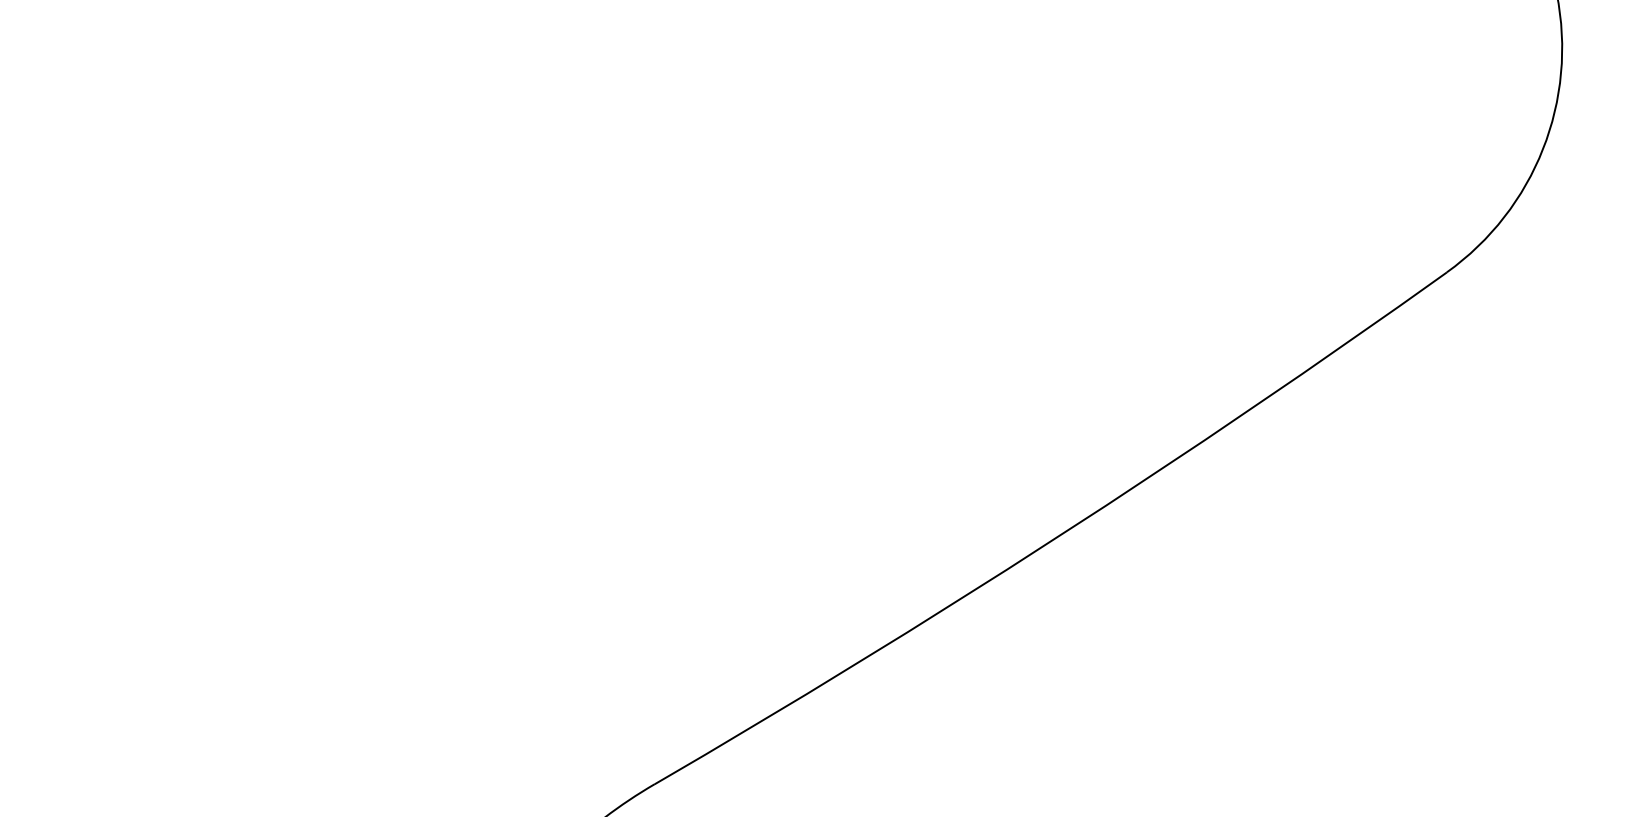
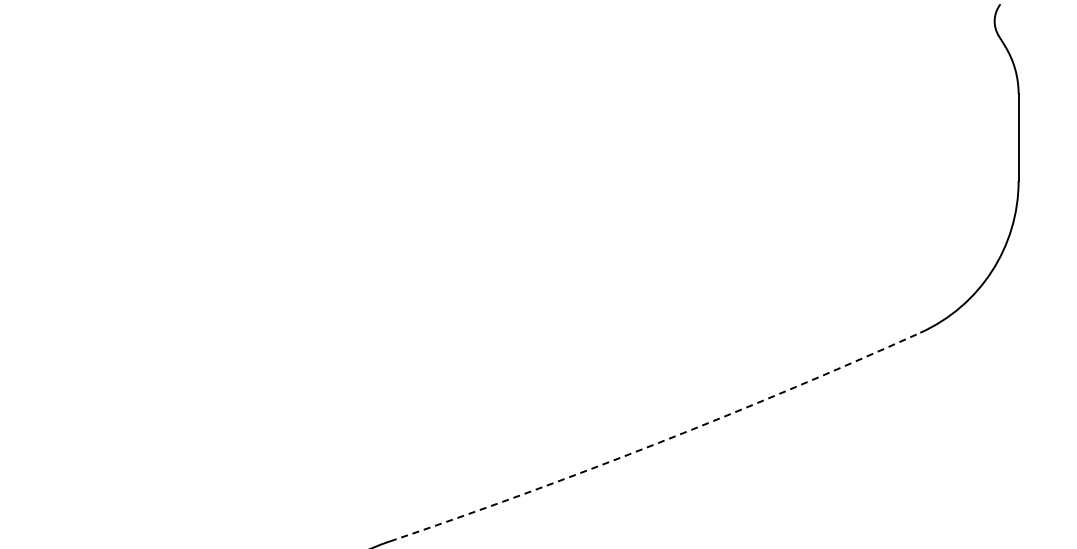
arc: (1056, 537) -> (657, 443), solid -> dashed

